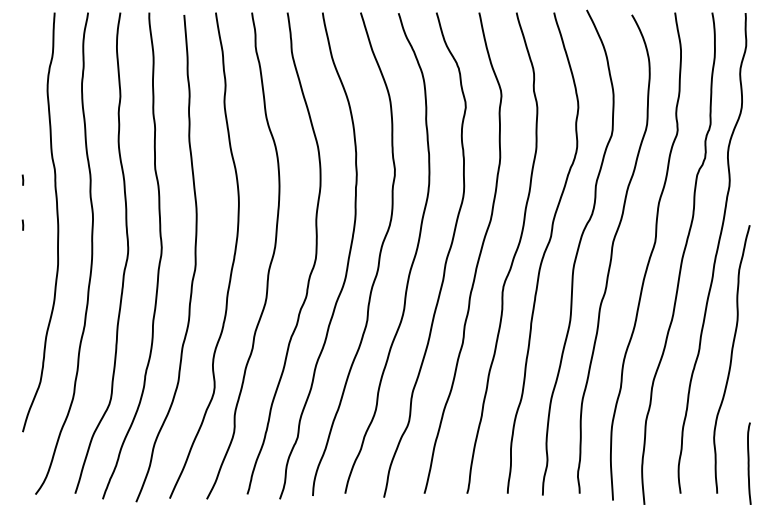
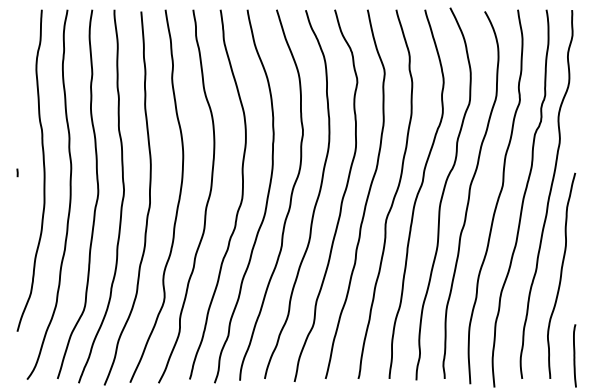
line: (22, 179) -> (17, 137), removed

